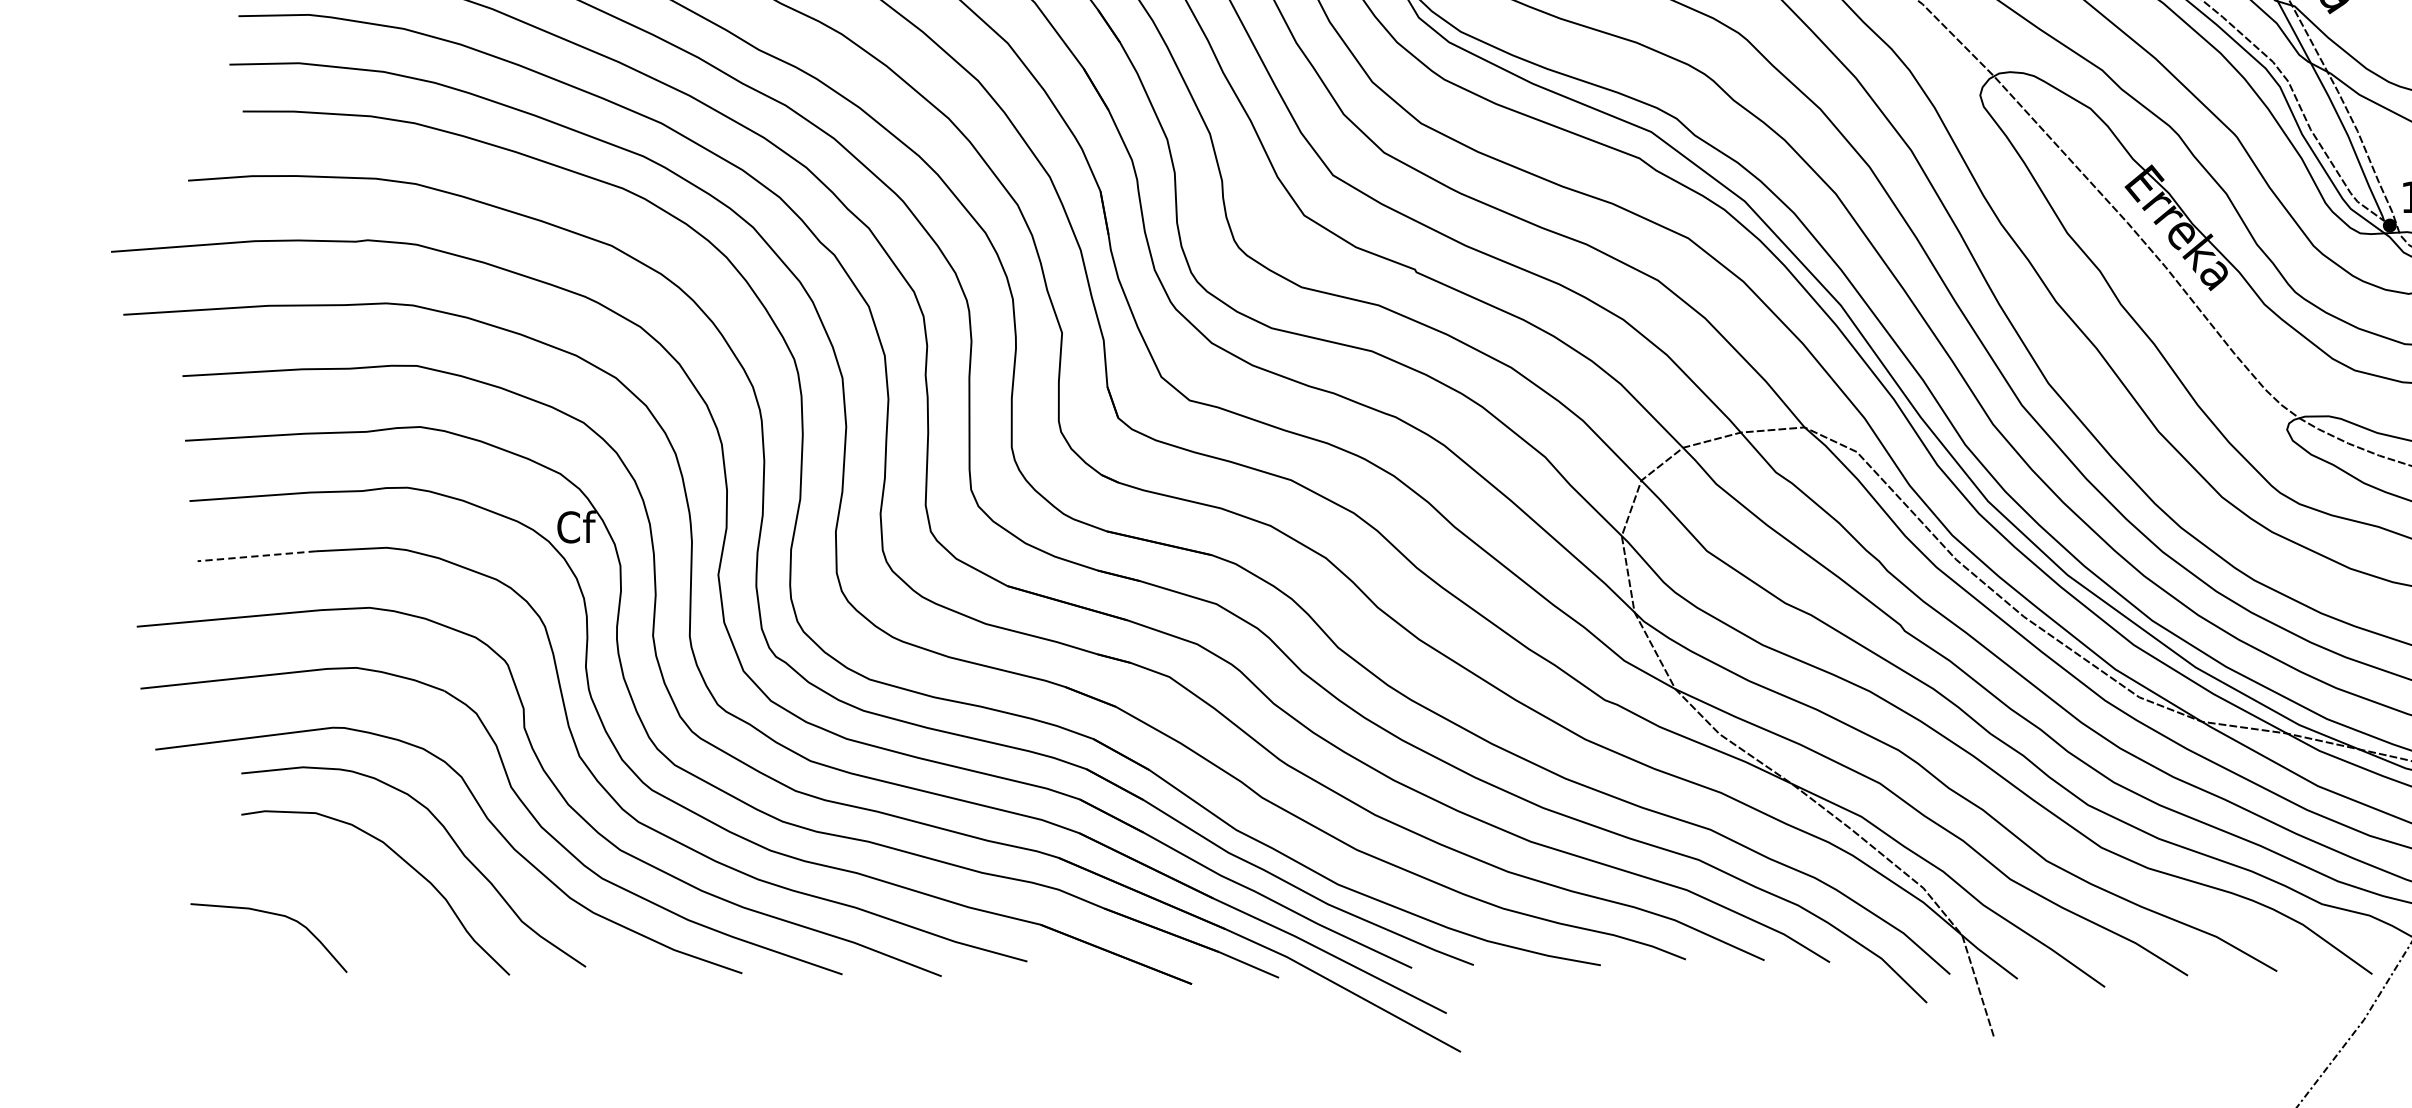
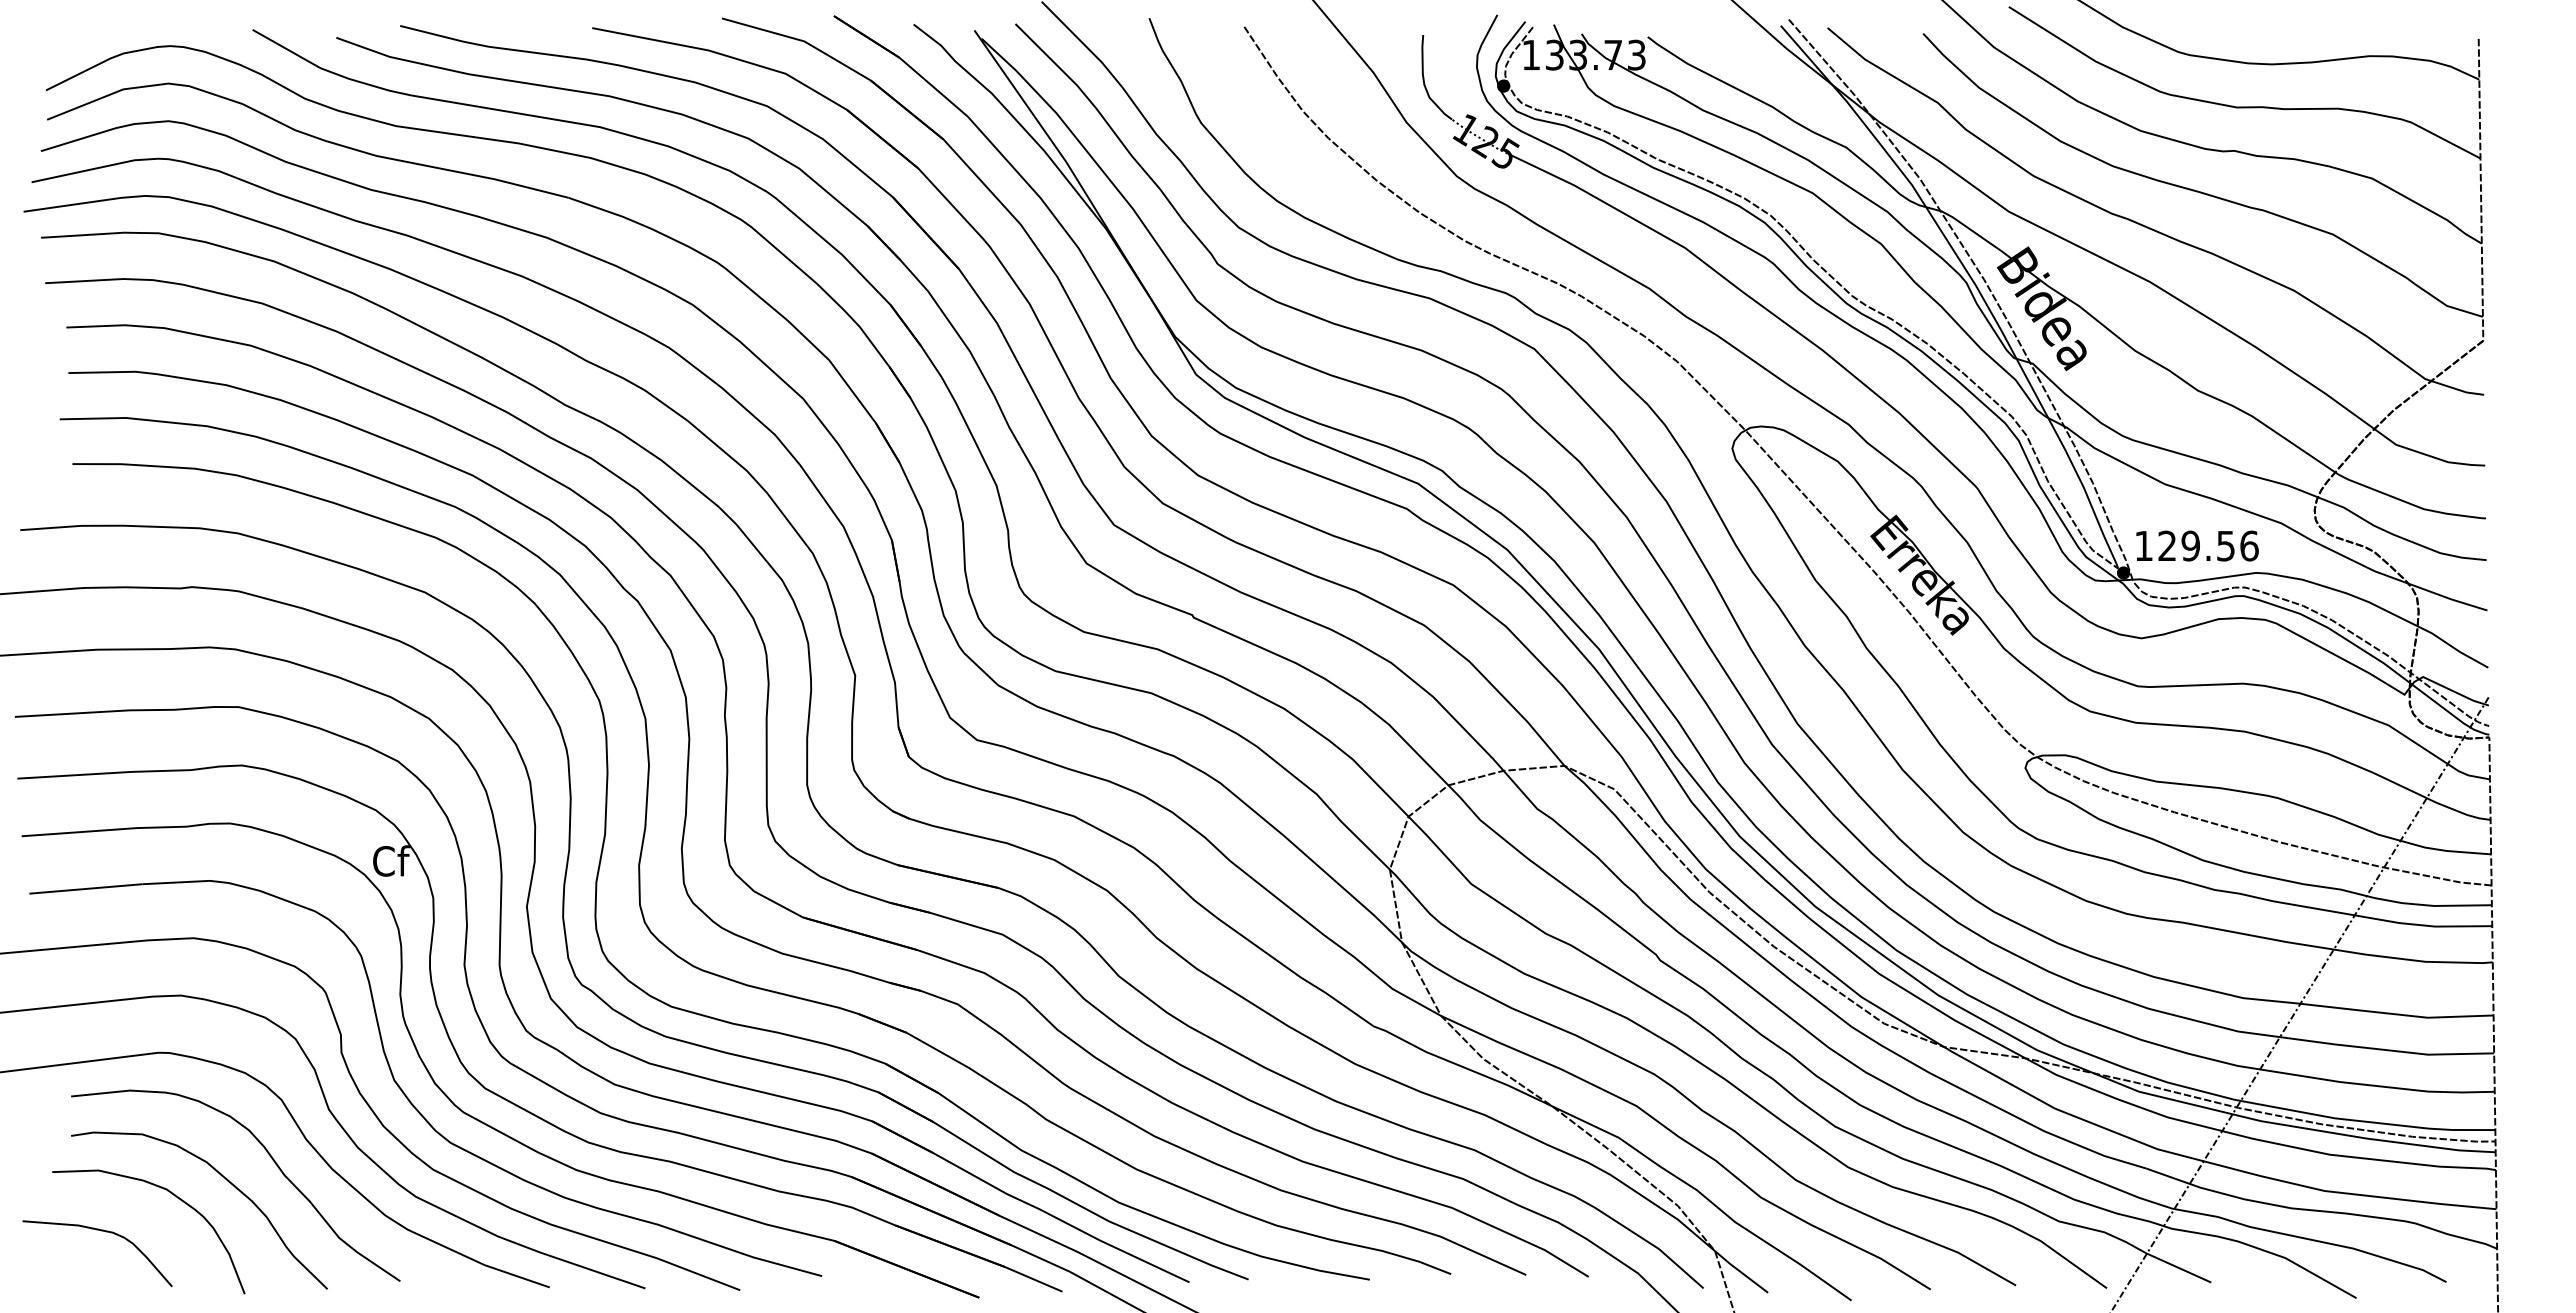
line: (256, 555) -> (85, 888), dashed -> solid
curve: (349, 878) -> (174, 1196), added

